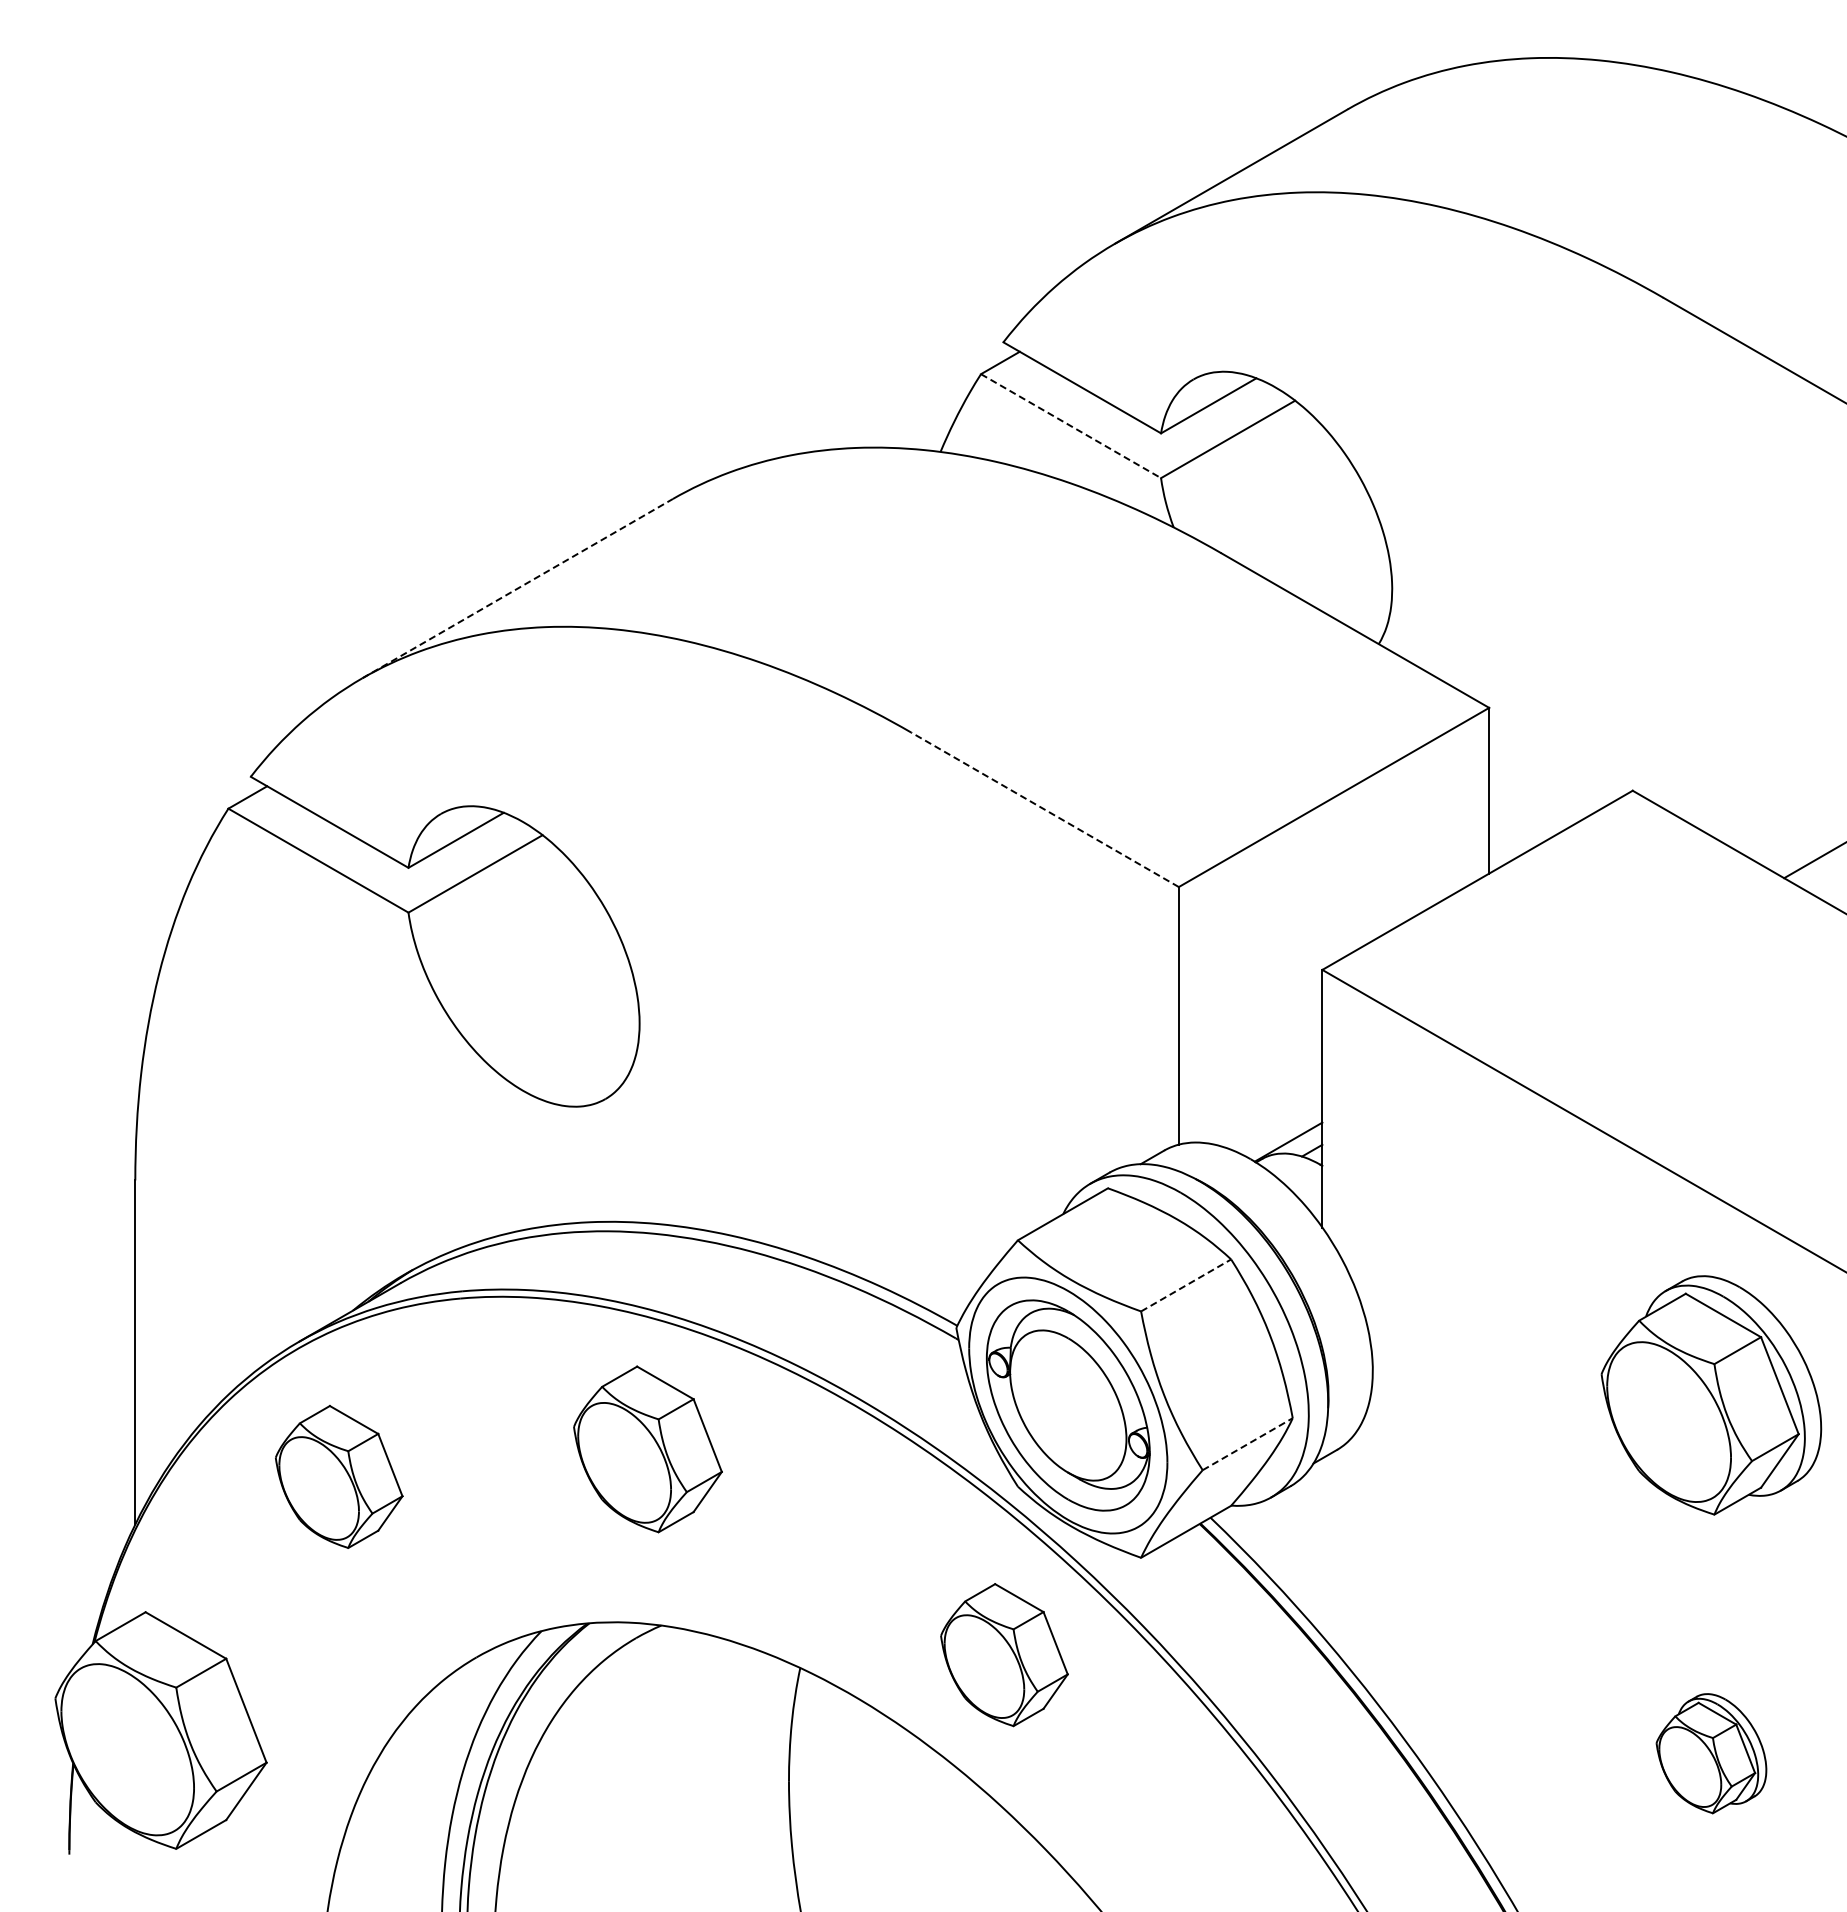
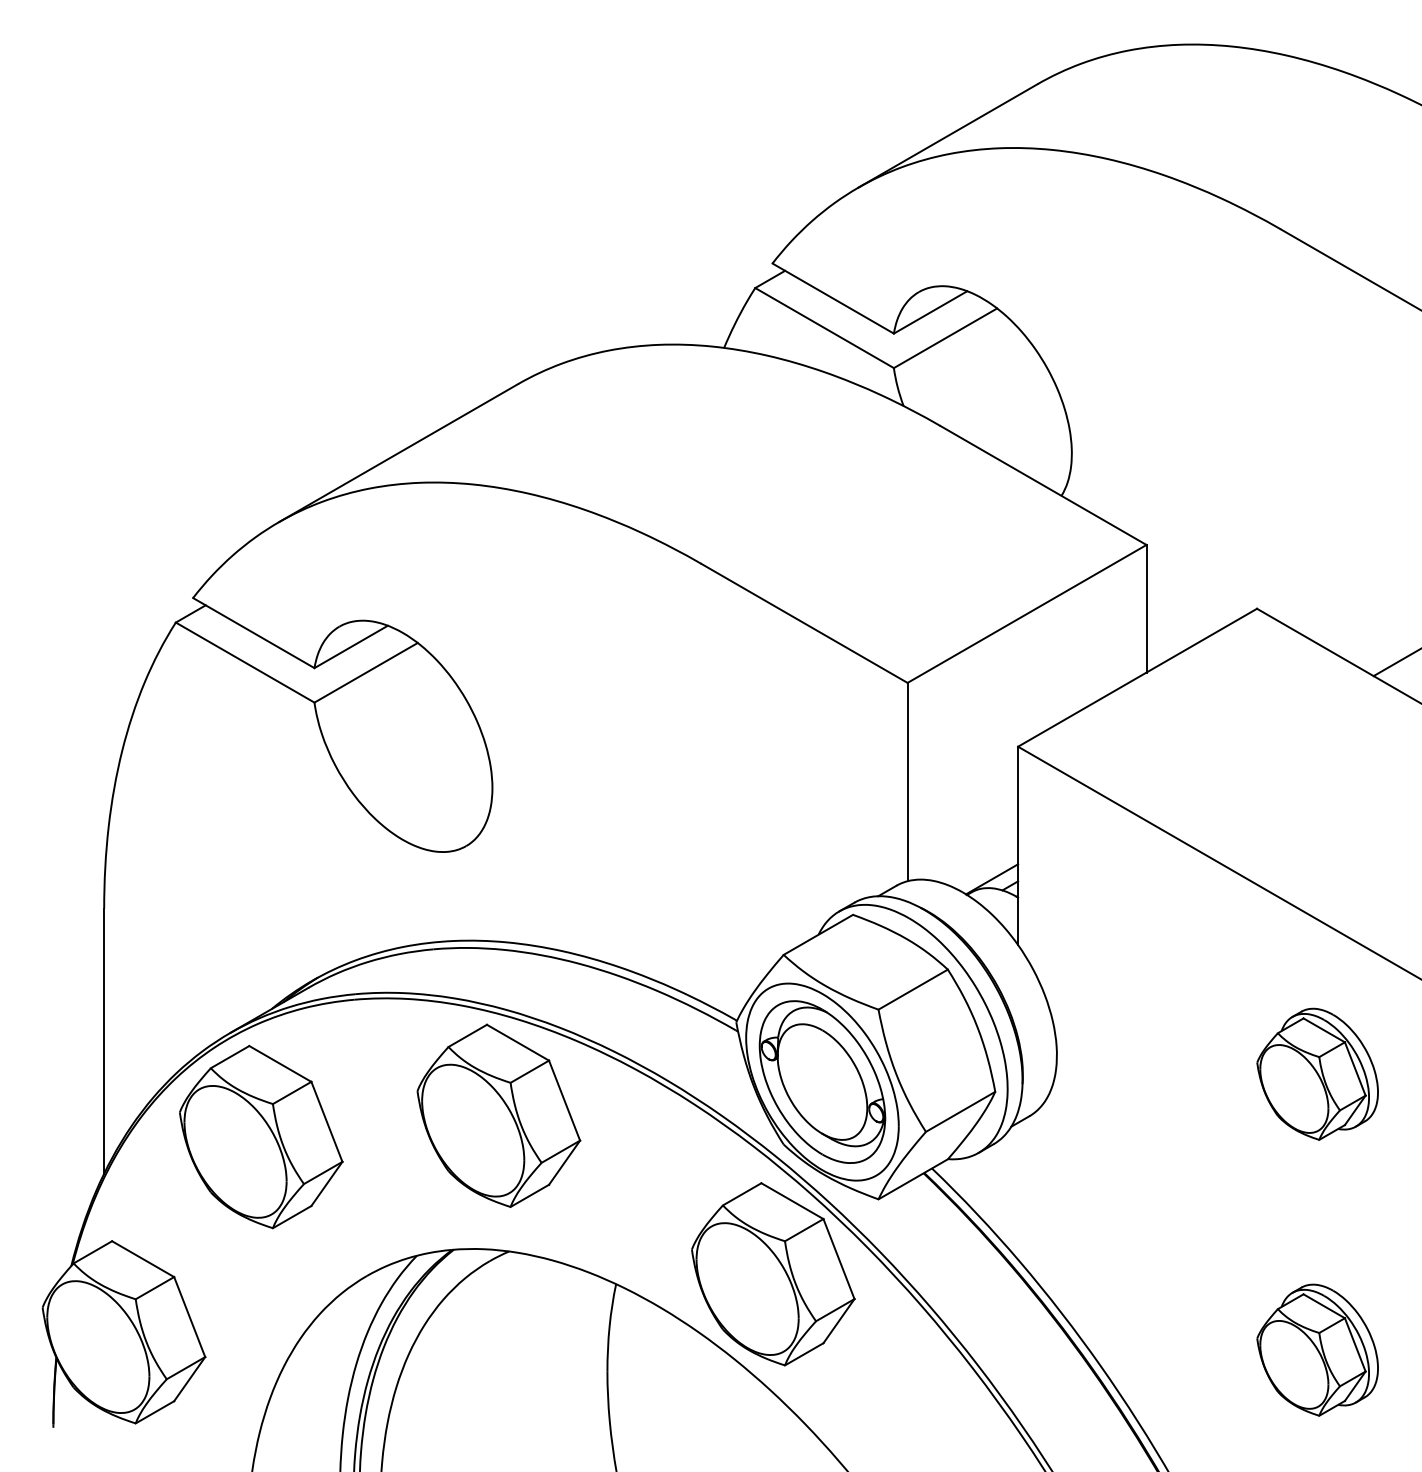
line: (1071, 426) -> (824, 328), dashed -> solid
line: (518, 588) -> (399, 453), dashed -> solid
line: (1045, 809) -> (804, 623), dashed -> solid
line: (1186, 1285) -> (913, 989), dashed -> solid
part: (1711, 1395) -> (1317, 1074), size x0.71
line: (1247, 1444) -> (960, 1112), dashed -> solid
part: (647, 1449) -> (498, 1115), size x1.43
part: (338, 1476) -> (260, 1136), size x1.67
part: (1004, 1654) -> (773, 1273), size x1.67
part: (1711, 1753) -> (1317, 1349), size x1.43

